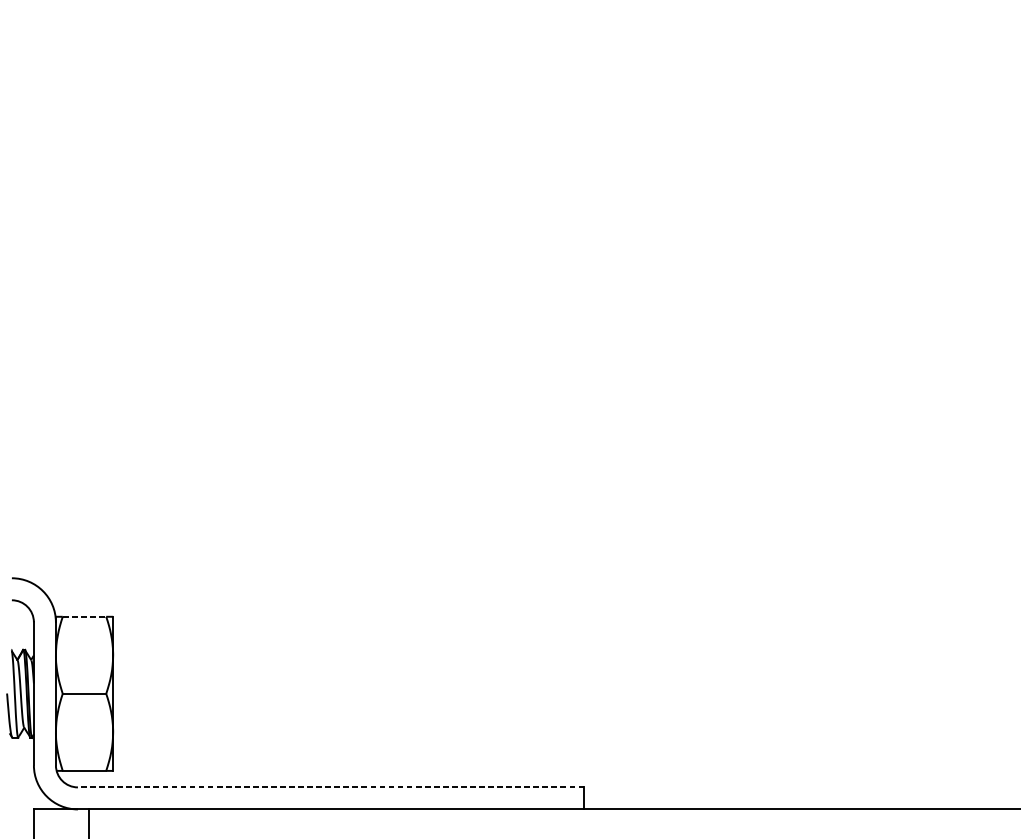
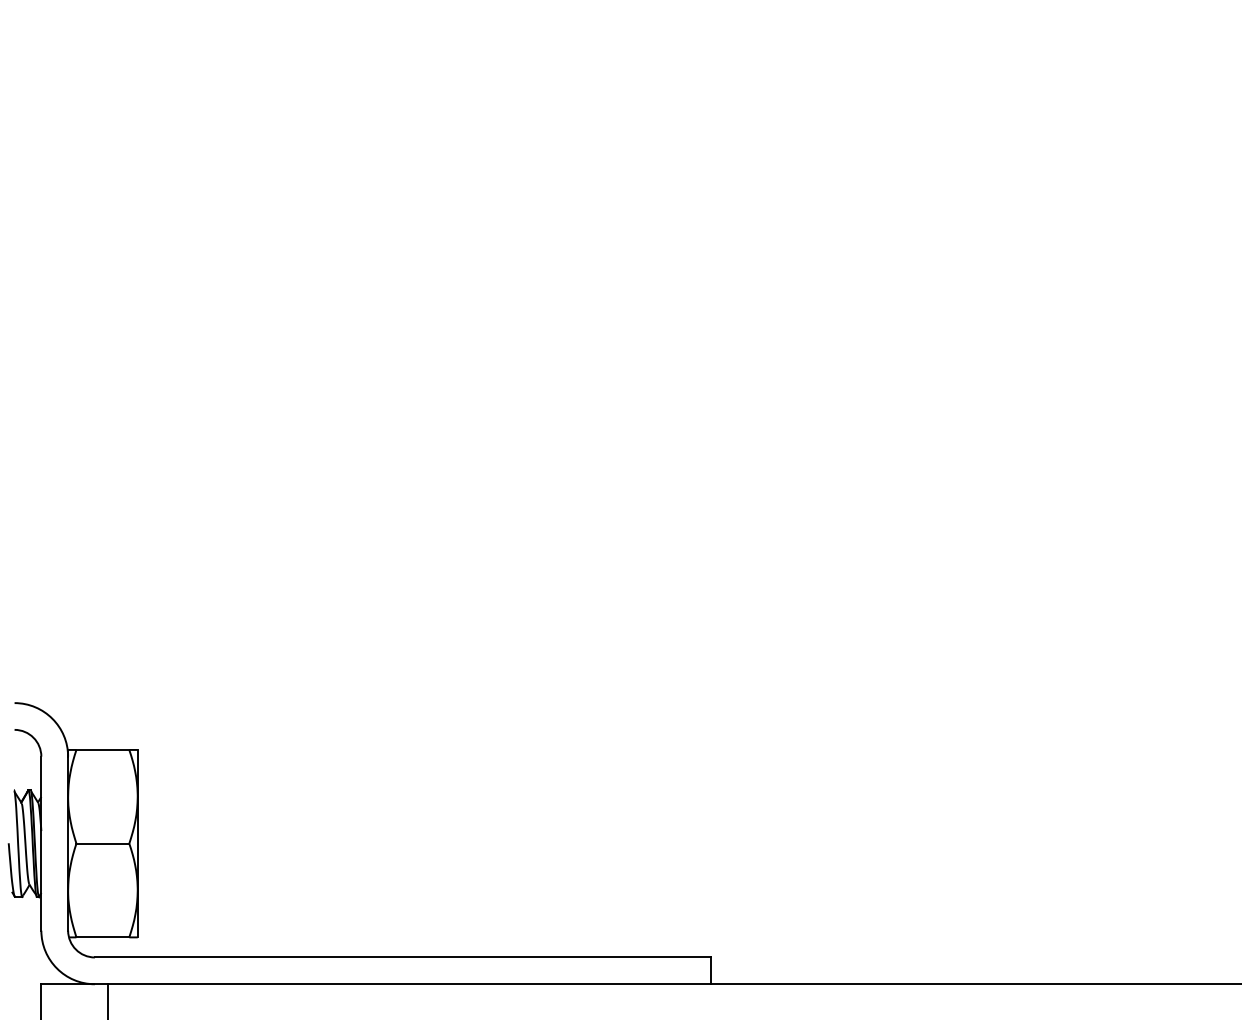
line: (85, 616) -> (103, 749), dashed -> solid
line: (330, 787) -> (402, 957), dashed -> solid

